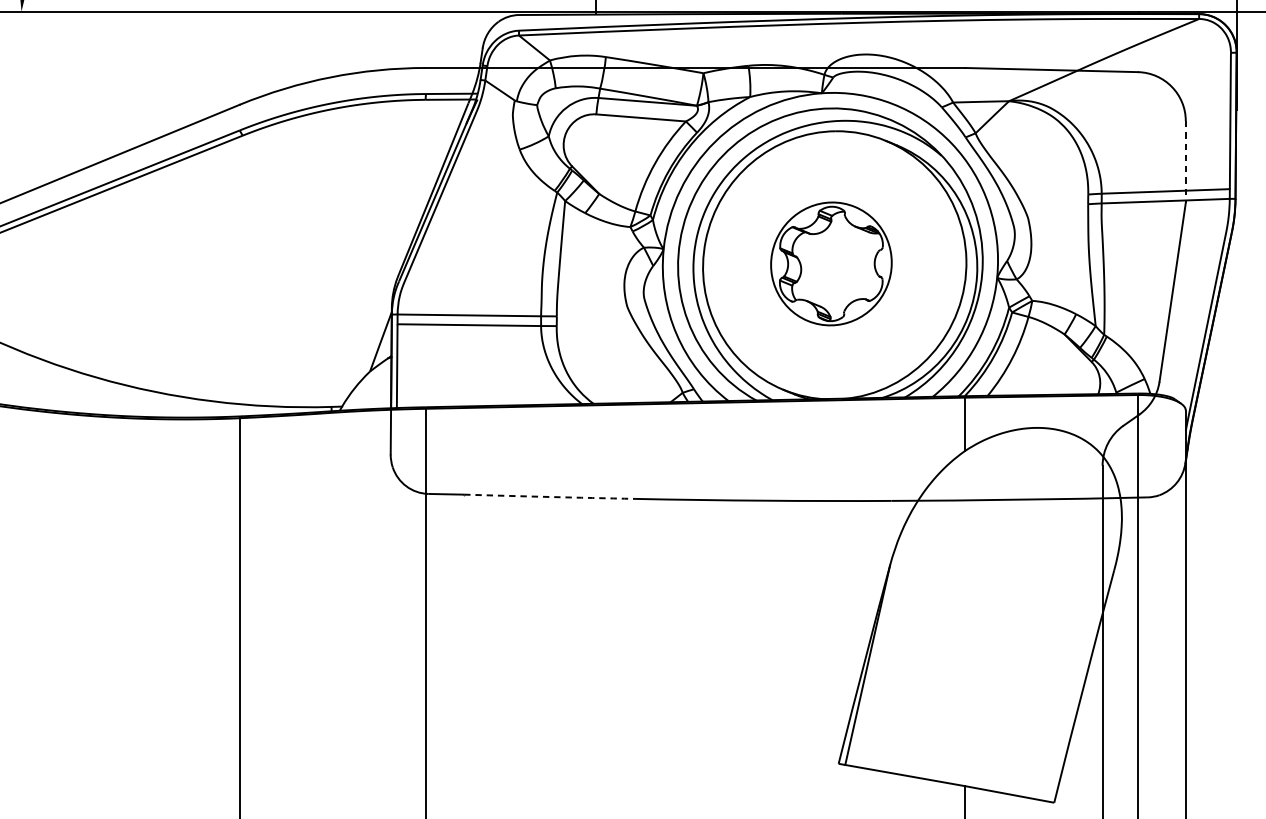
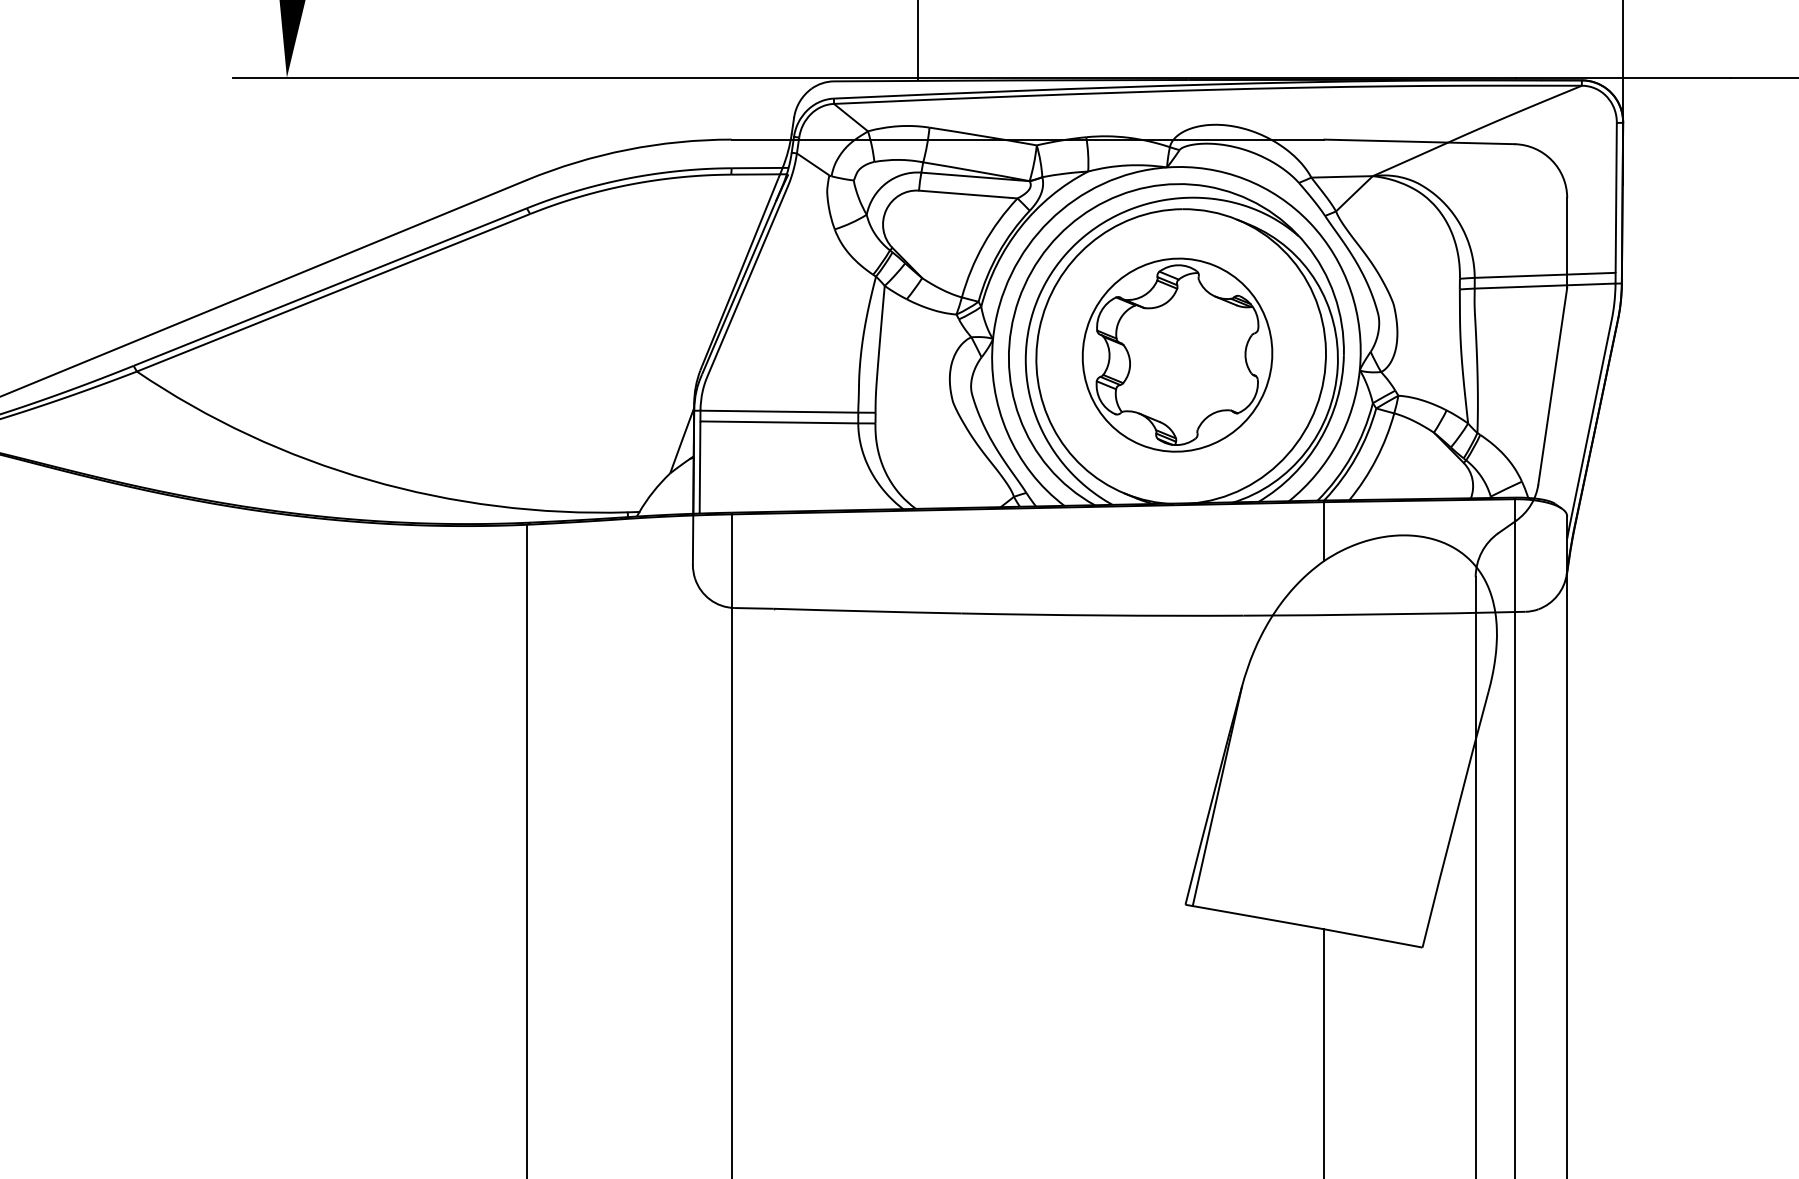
line: (1186, 161) -> (1567, 242), dashed -> solid
part: (831, 263) -> (1177, 354), size x1.43
arc: (549, 497) -> (867, 611), dashed -> solid

